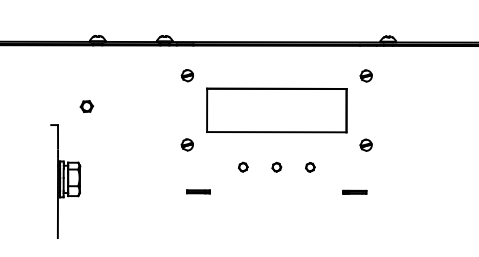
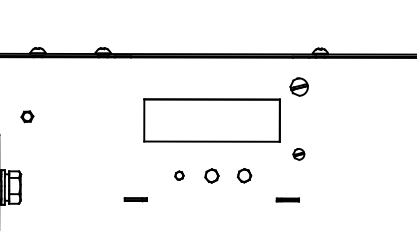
part: (186, 75) -> (124, 86), removed
part: (365, 75) -> (298, 86), size x1.6
part: (186, 144) -> (124, 153), removed
part: (276, 166) -> (211, 175), size x1.6
part: (310, 167) -> (244, 175), size x1.6

